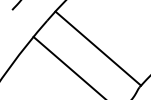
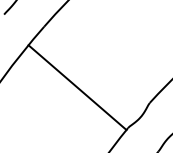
line: (98, 48) -> (102, 58), removed

